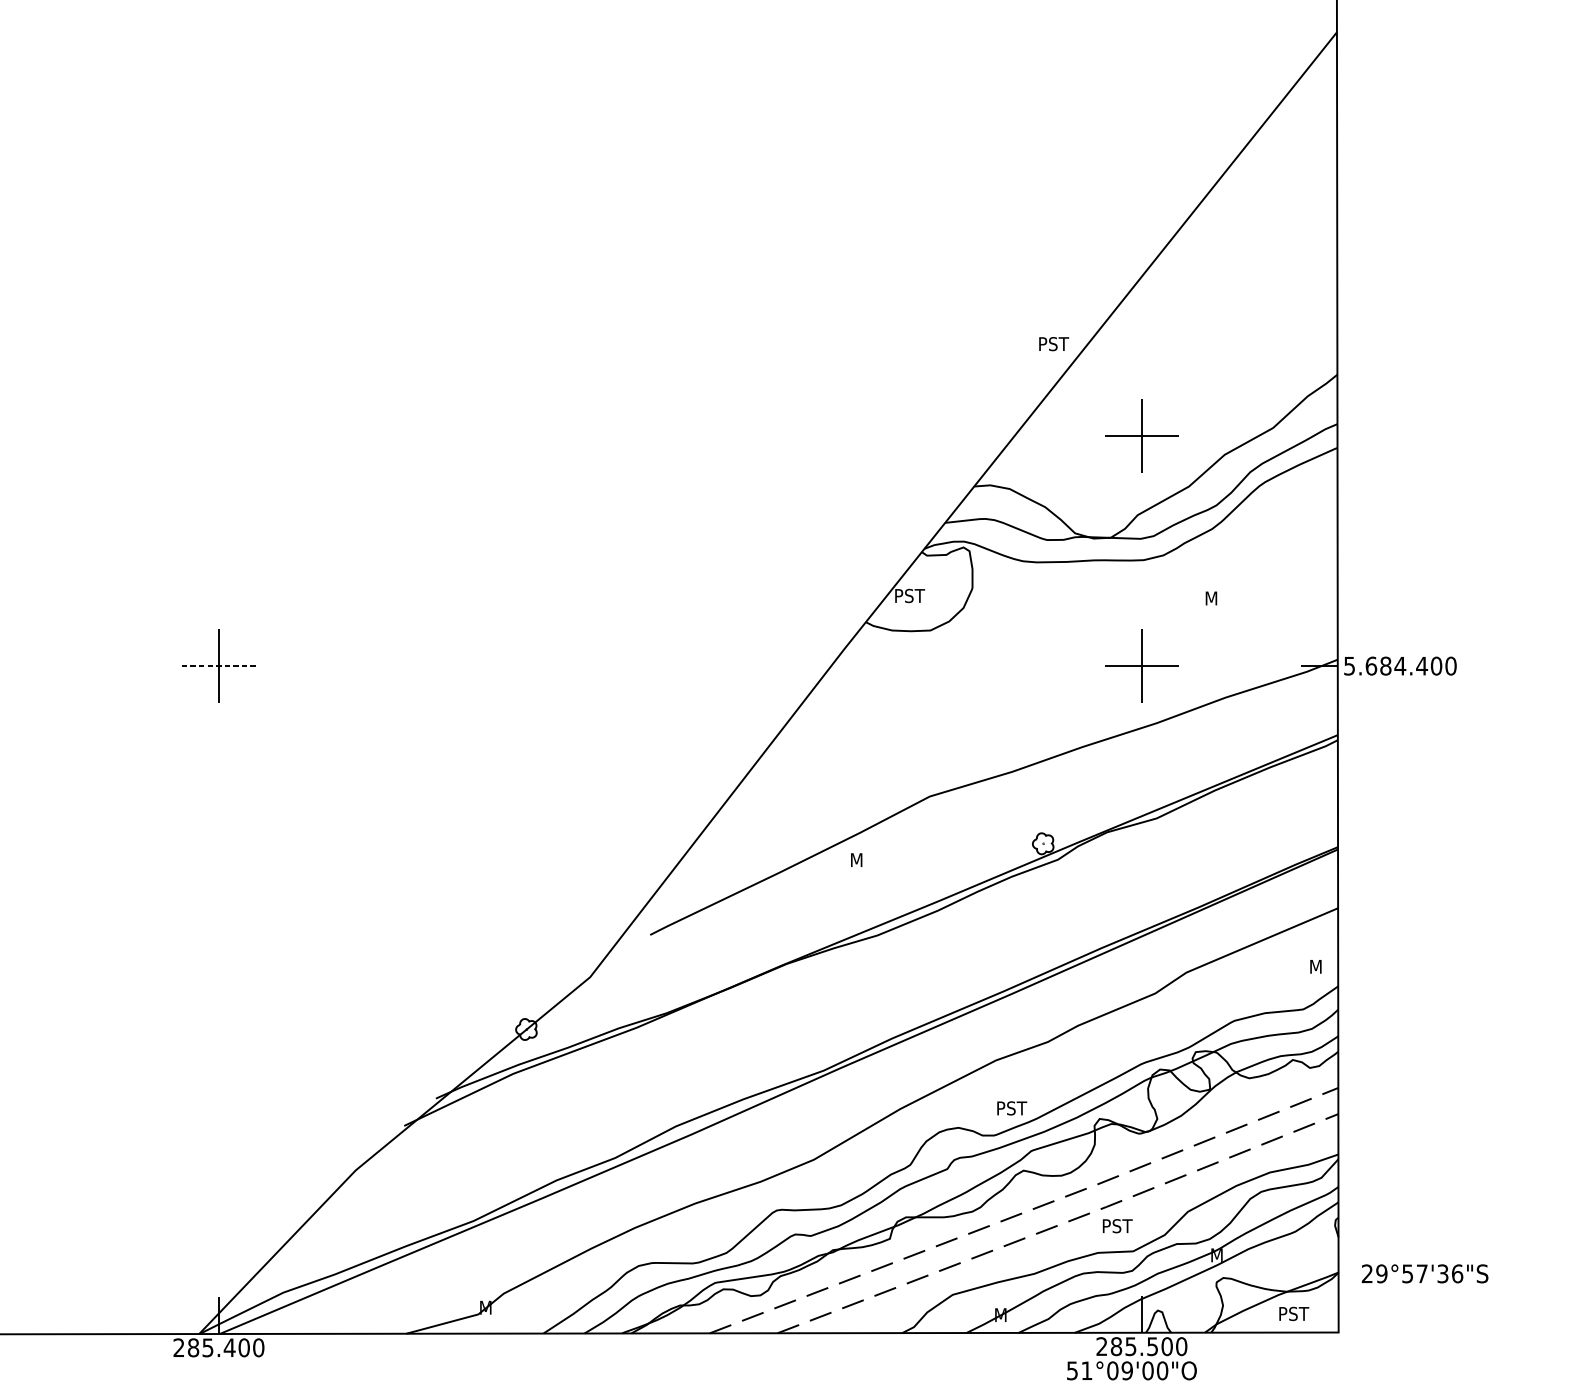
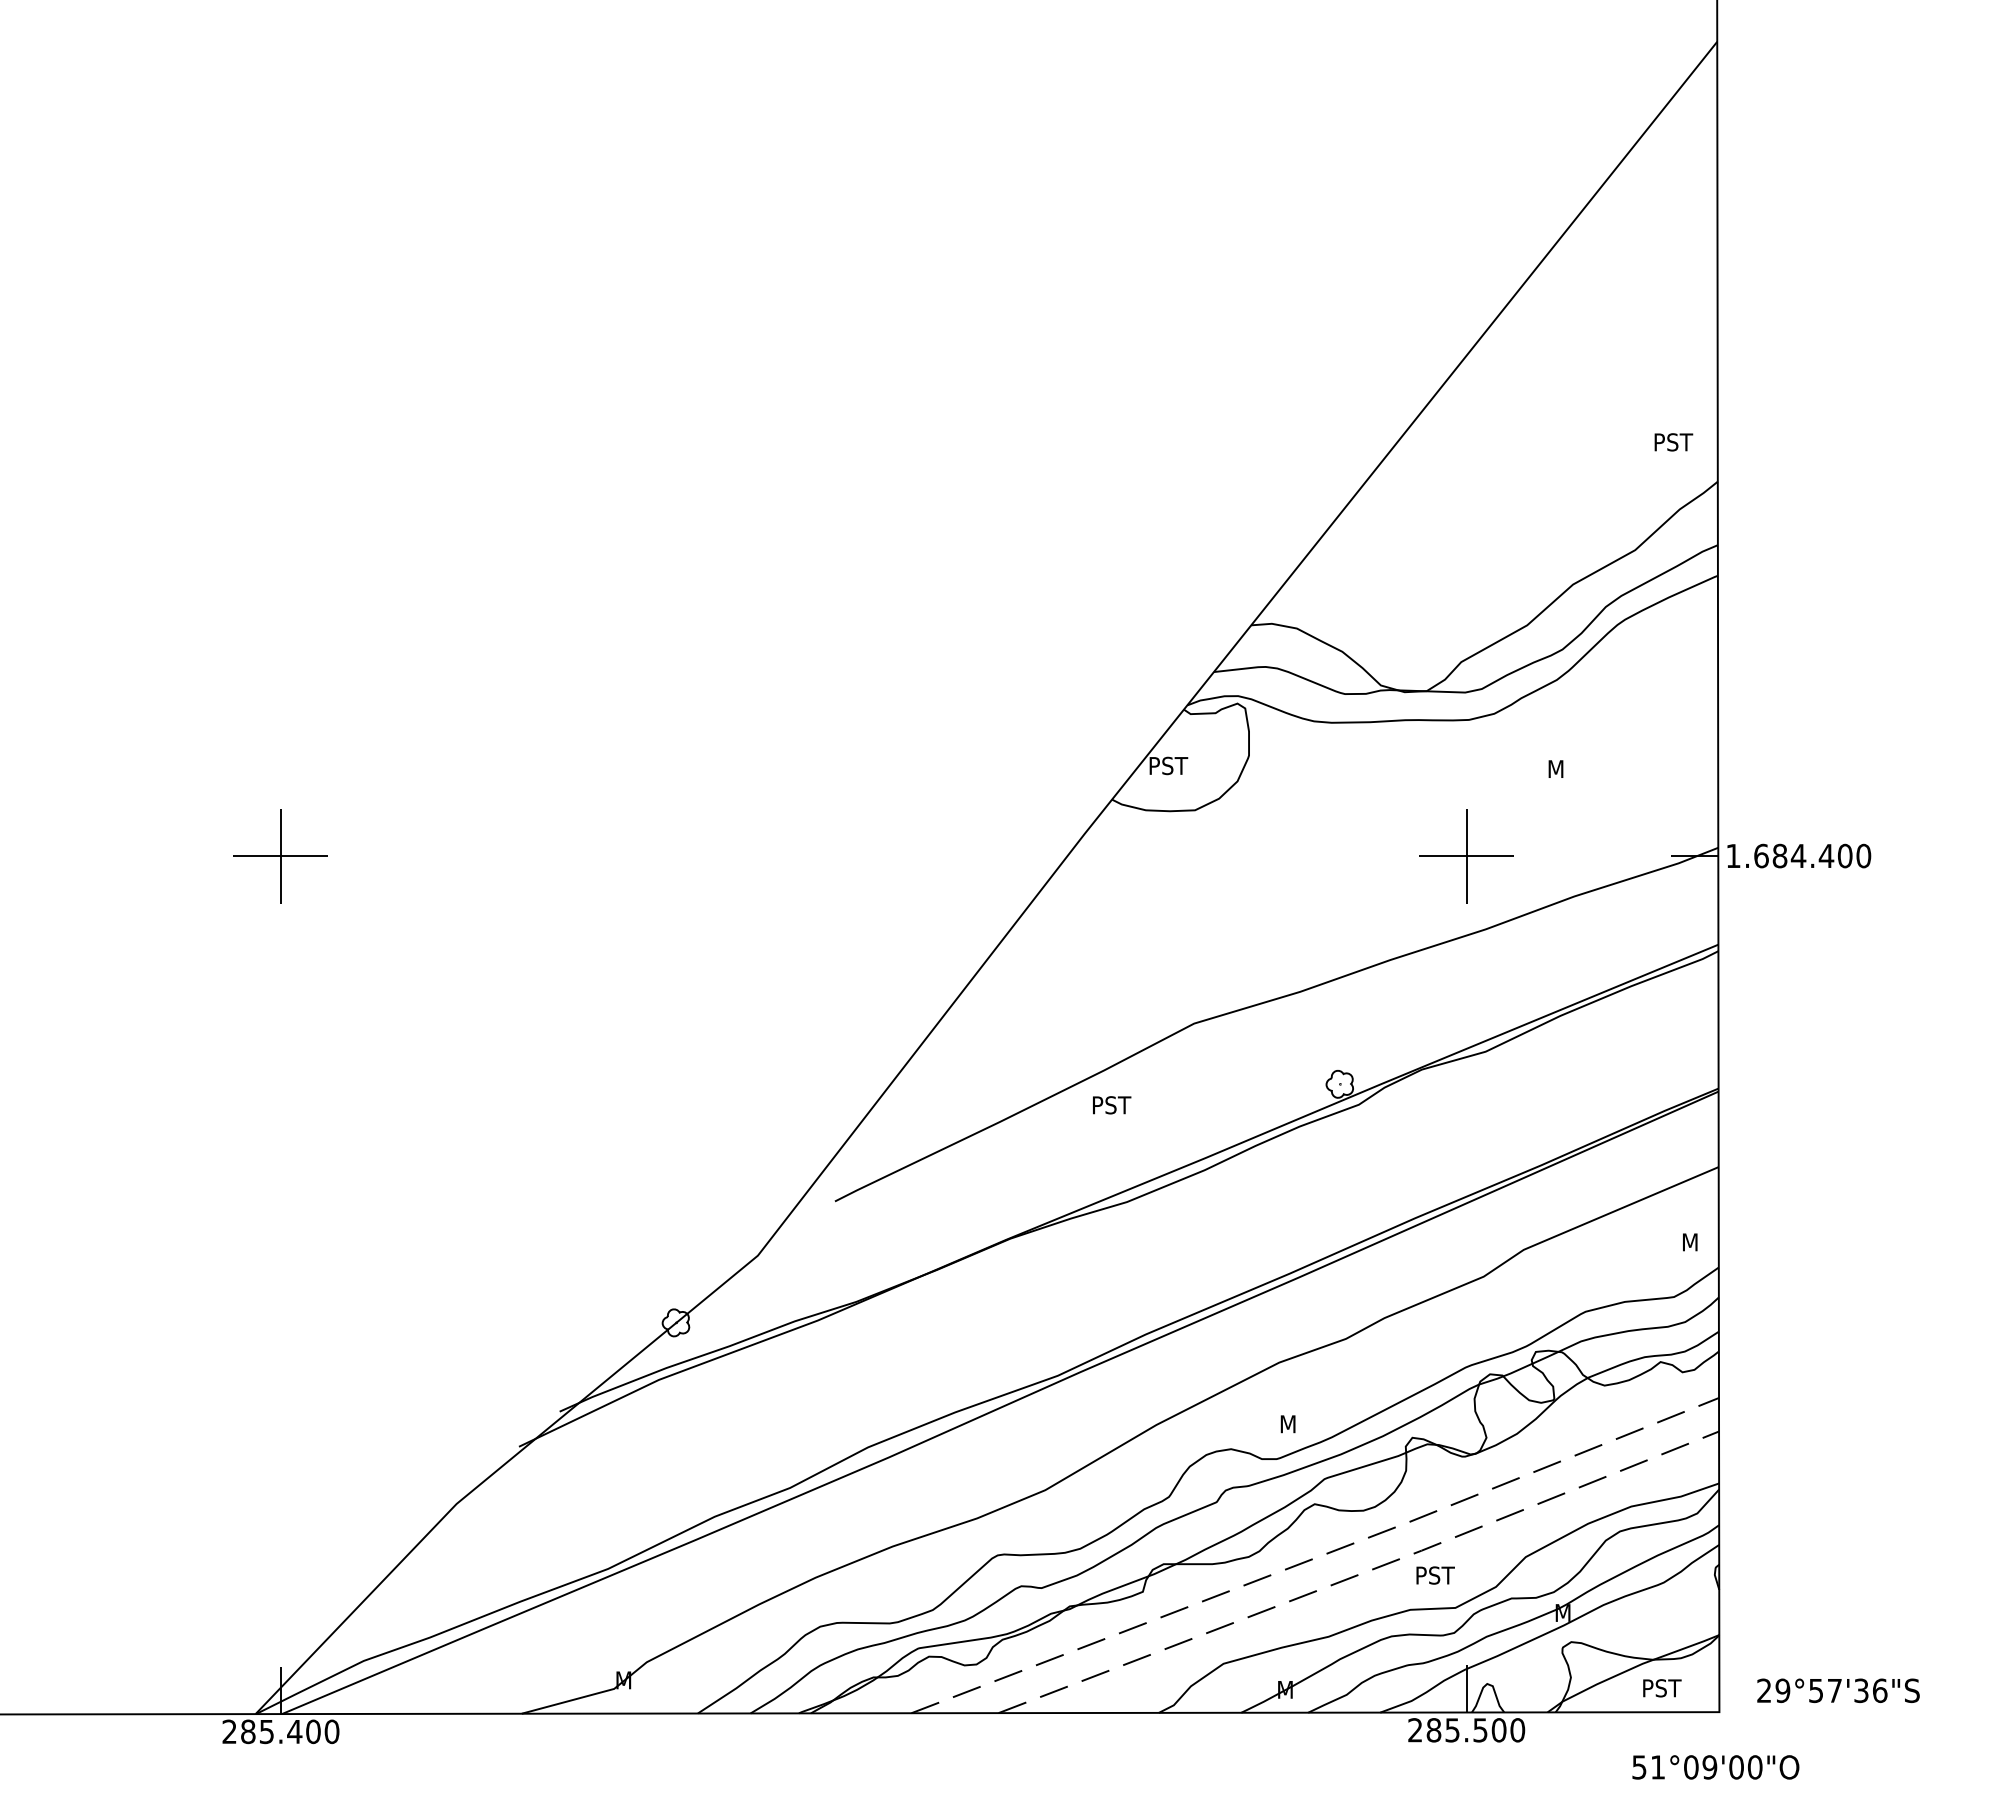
text: (1053, 344) -> (1673, 442), moved
part: (1141, 436) -> (1466, 560), removed
line: (218, 666) -> (280, 856), dashed -> solid
text: (1349, 666) -> (1733, 856), 5.684.400 -> 1.684.400
text: (867, 860) -> (1113, 1105), M -> PST
text: (1013, 1108) -> (1301, 1424), PST -> M
text: (1425, 1273) -> (1838, 1690), moved
text: (1131, 1370) -> (1715, 1767), moved

